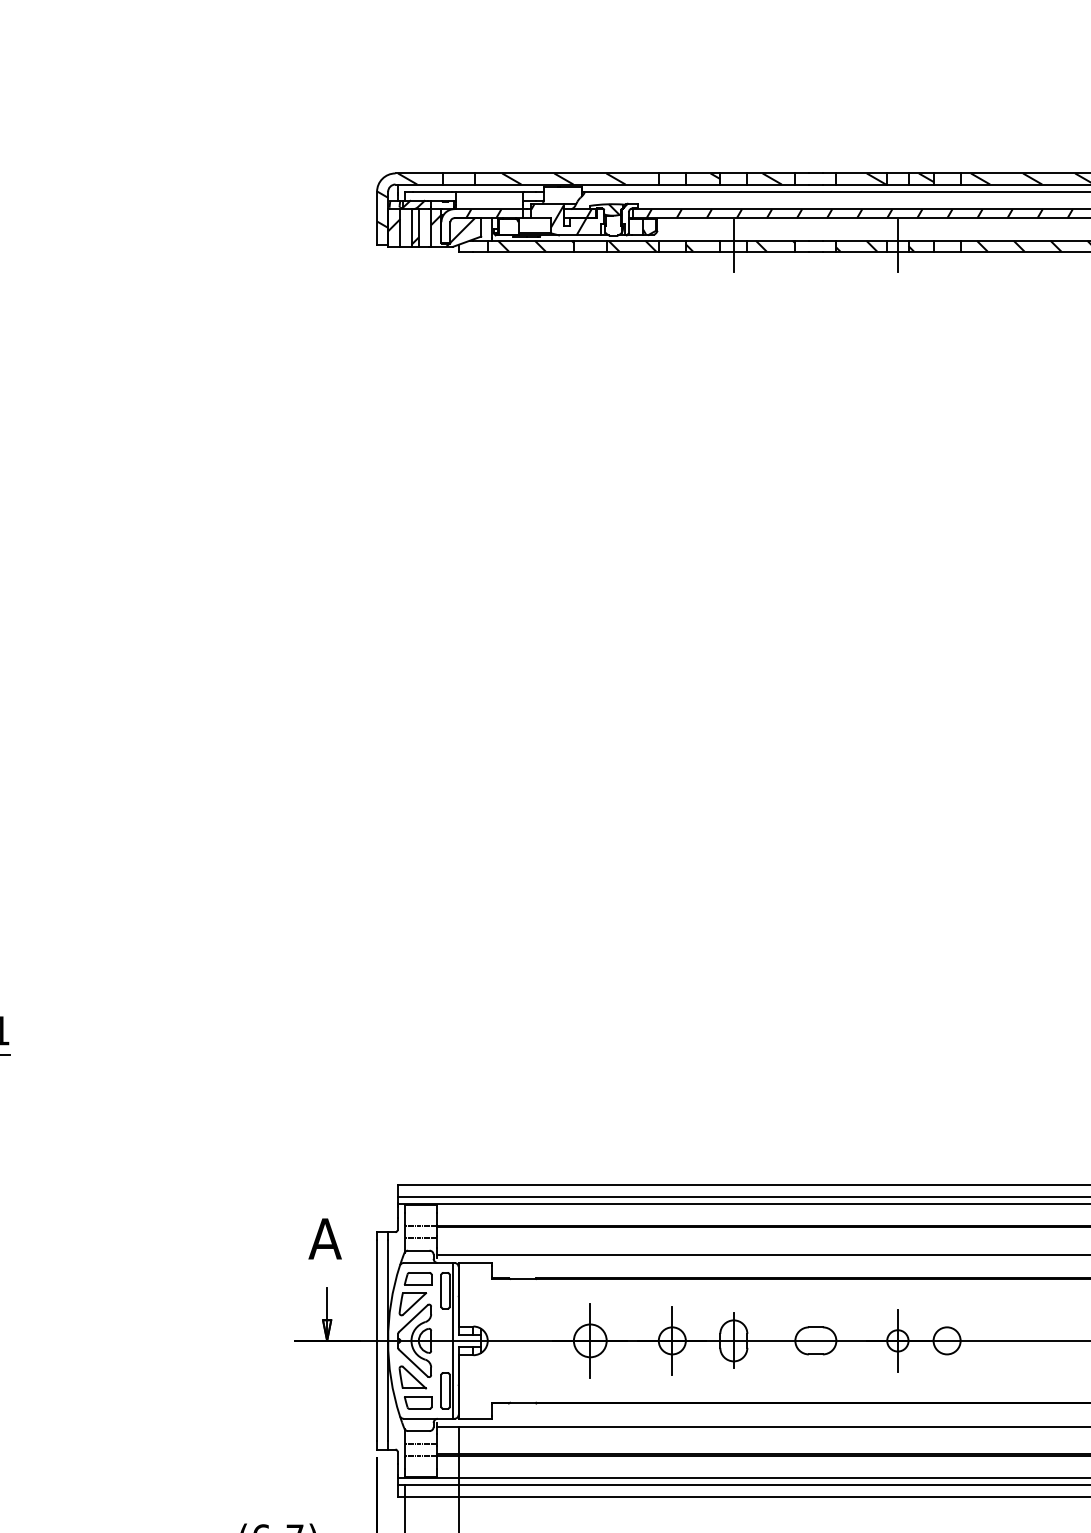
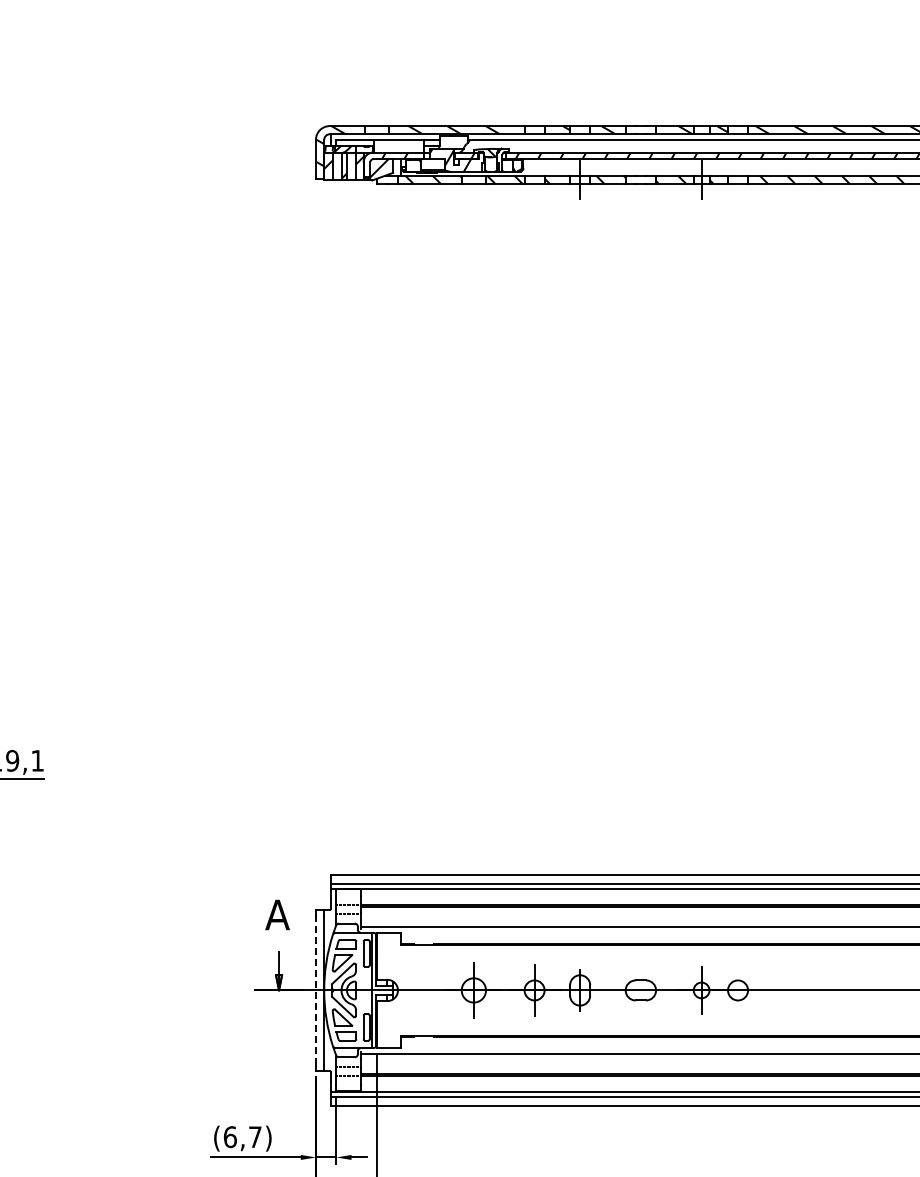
line: (377, 1339) -> (316, 989), solid -> dashed

